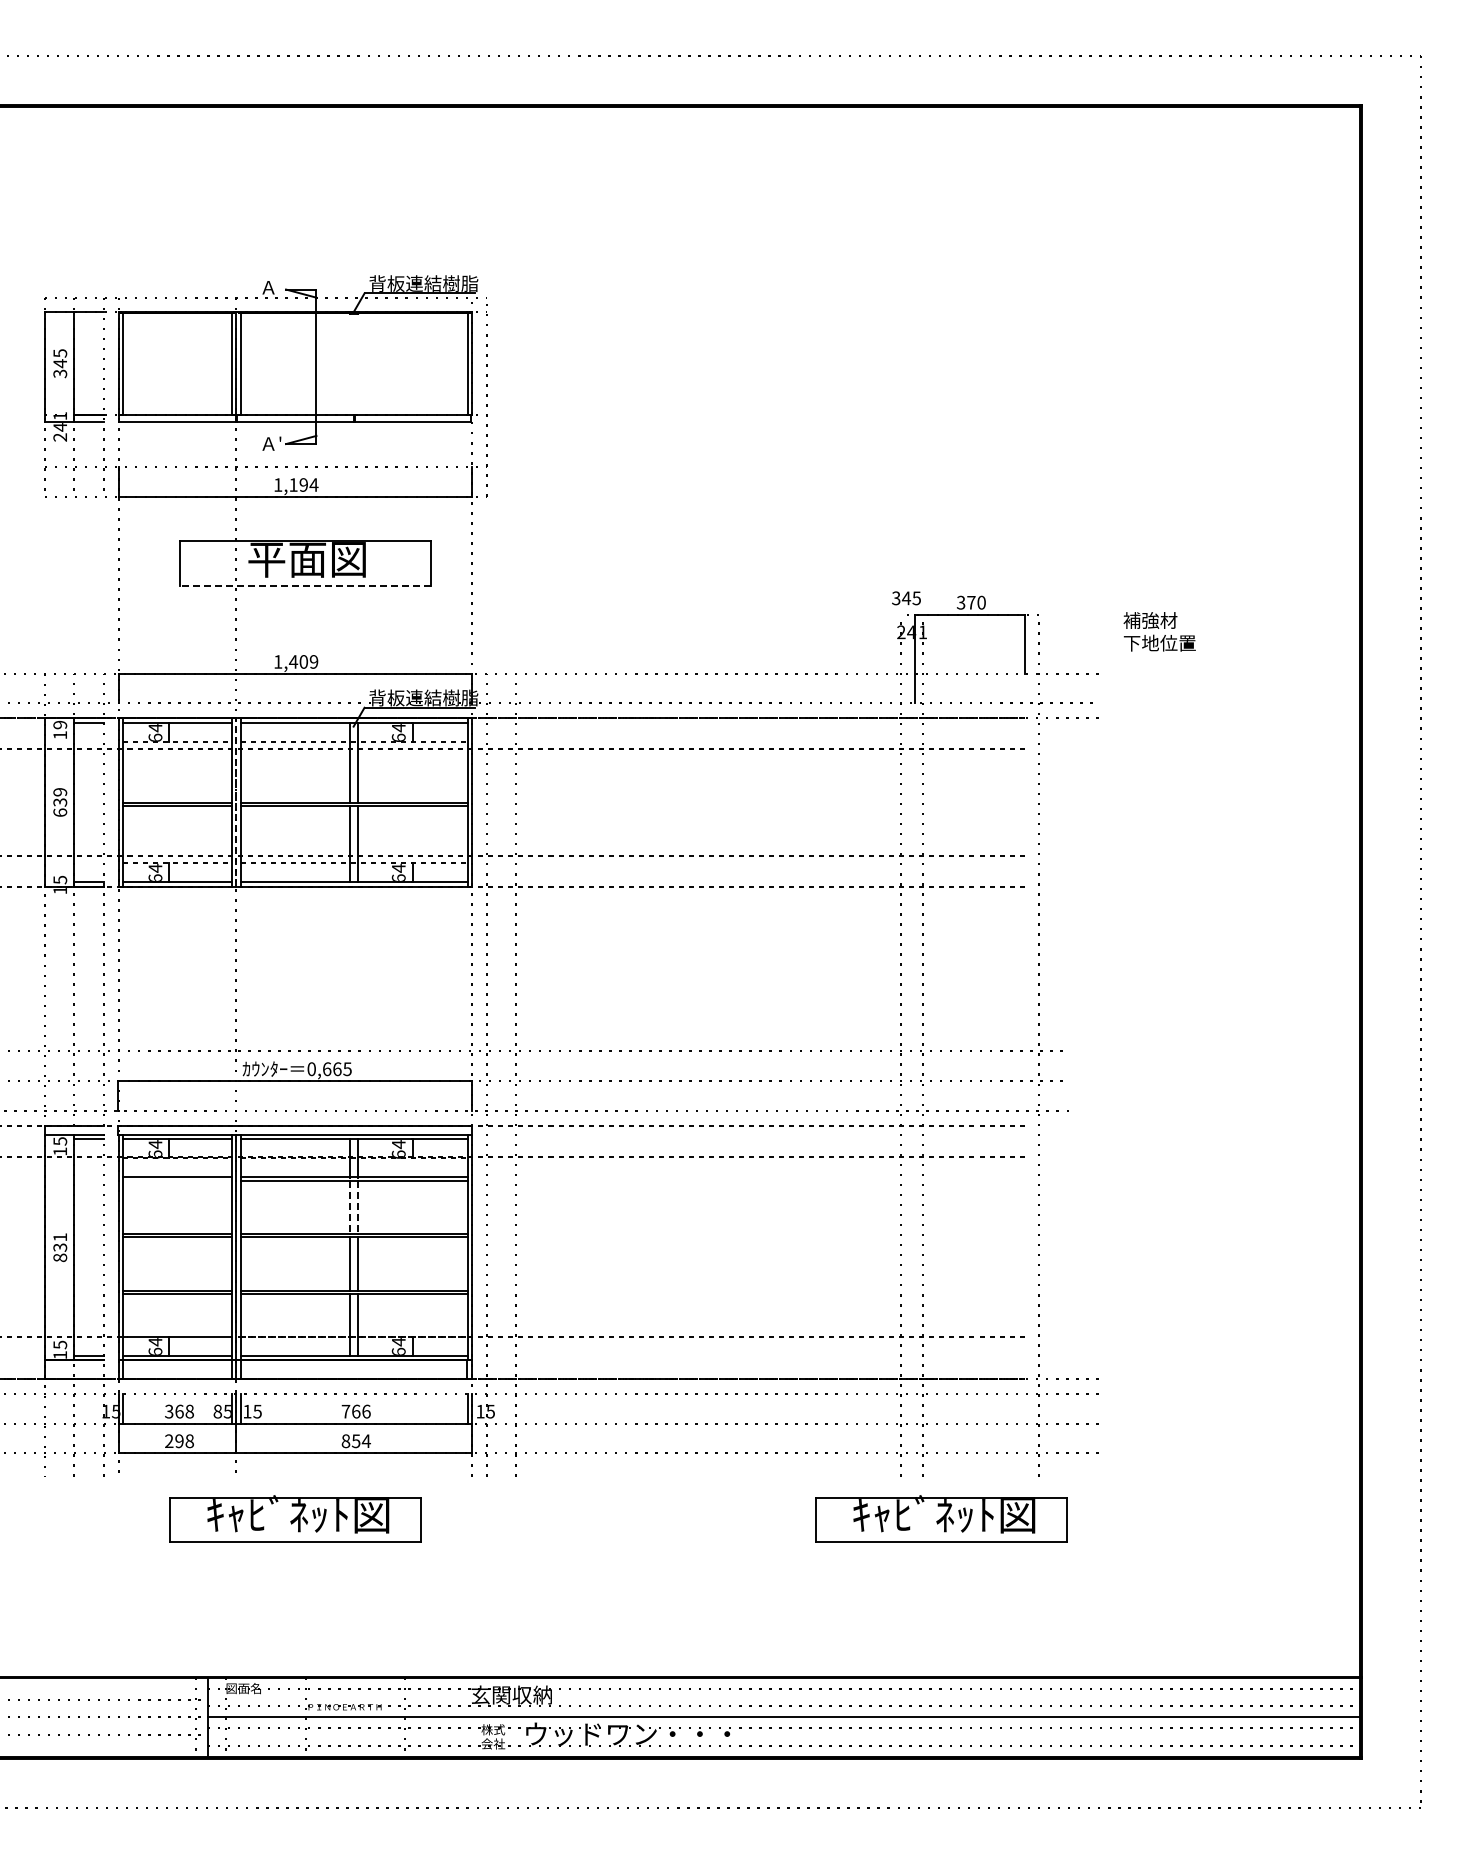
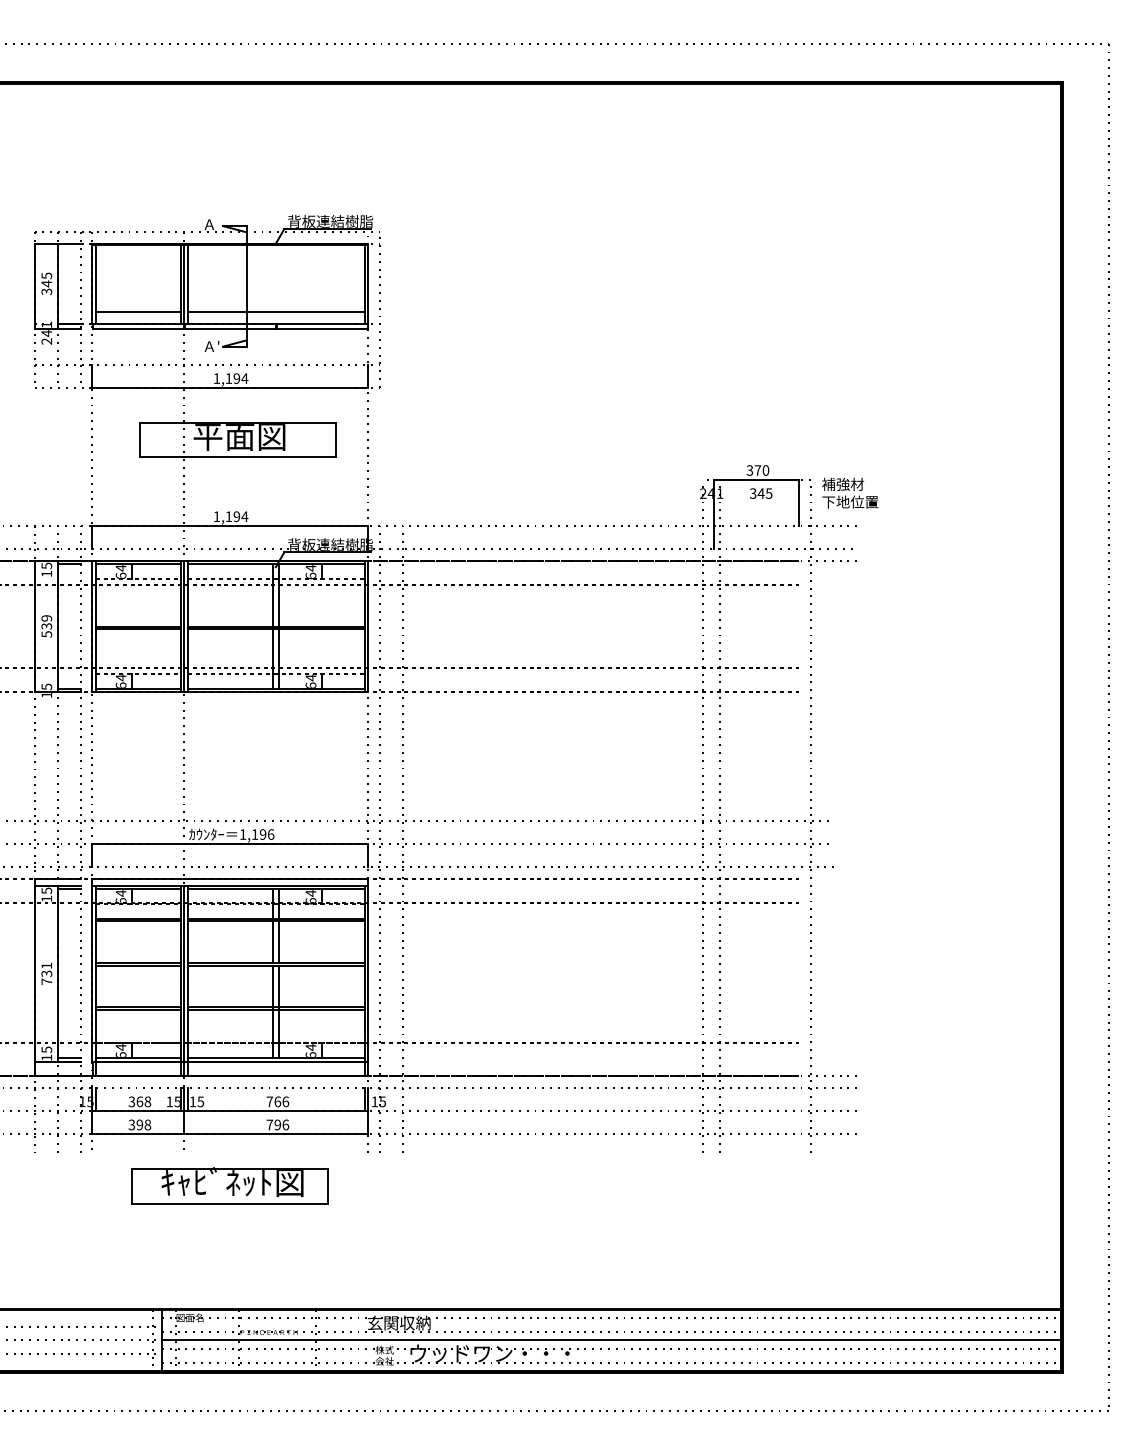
line: (177, 399) -> (138, 311), added
line: (353, 399) -> (275, 311), added
line: (305, 585) -> (238, 457), dashed -> solid
text: (906, 598) -> (761, 493), moved
text: (1159, 631) -> (850, 492), moved
text: (303, 661) -> (236, 516), 1,409 -> 1,194
text: (60, 724) -> (47, 565), 19 -> 15
line: (236, 801) -> (184, 625), dashed -> solid
text: (60, 812) -> (47, 634), 639 -> 539
text: (329, 1069) -> (256, 834), 0,665 -> 1,196
line: (177, 1180) -> (138, 921), added
line: (350, 1207) -> (273, 942), dashed -> solid
line: (358, 1207) -> (279, 942), dashed -> solid
text: (60, 1257) -> (47, 981), 831 -> 731
text: (217, 1411) -> (169, 1101), 85 -> 15
text: (169, 1441) -> (132, 1125), 298 -> 398
text: (355, 1441) -> (277, 1125), 854 -> 796
part: (941, 1518) -> (734, 1185), removed

